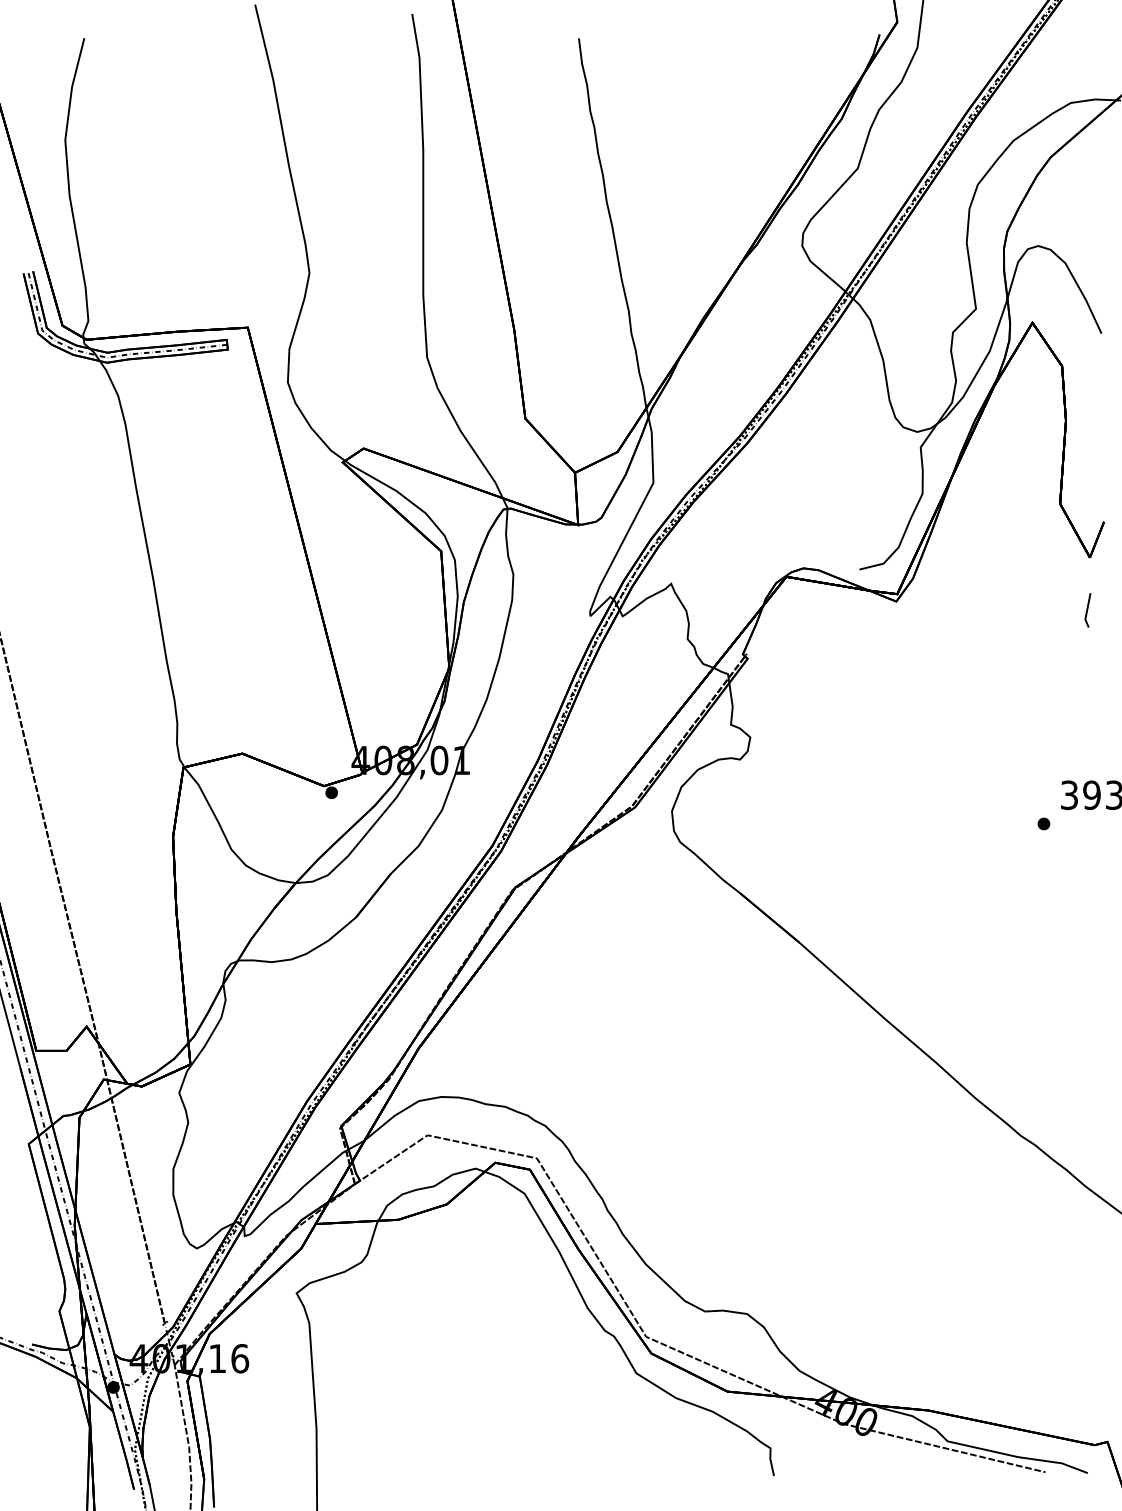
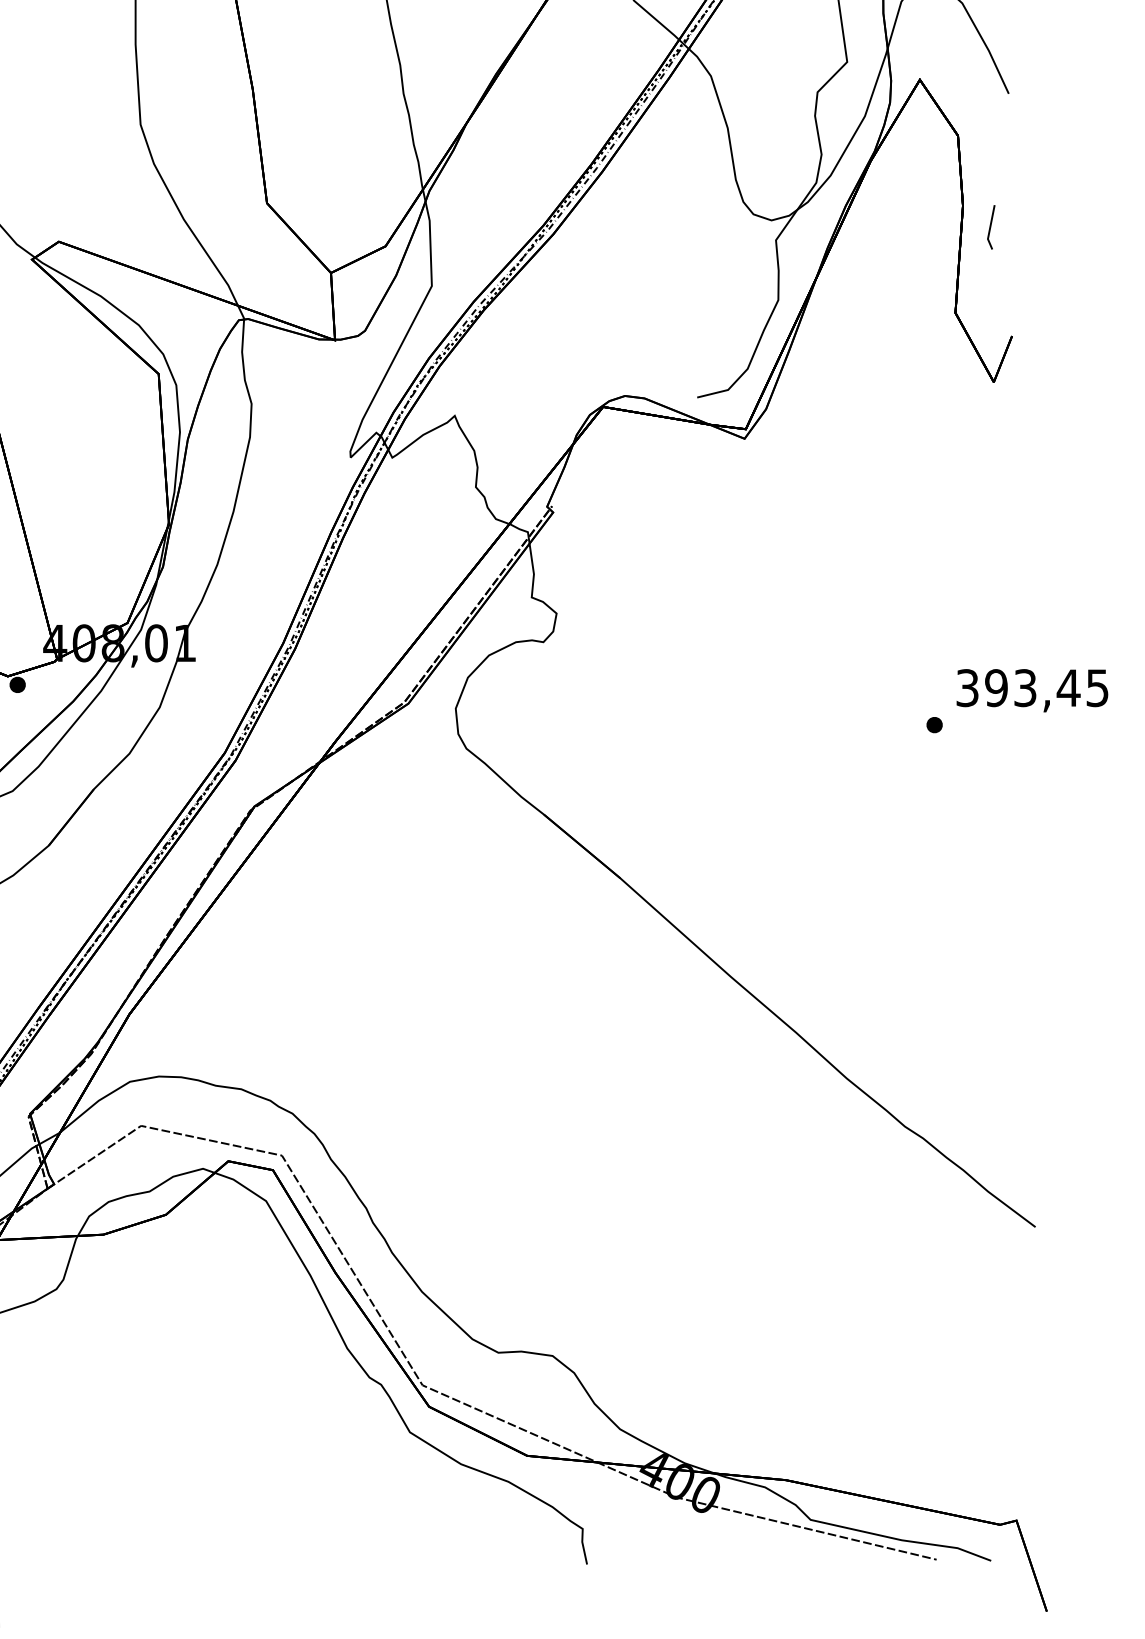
line: (1087, 610) -> (990, 227), moved

